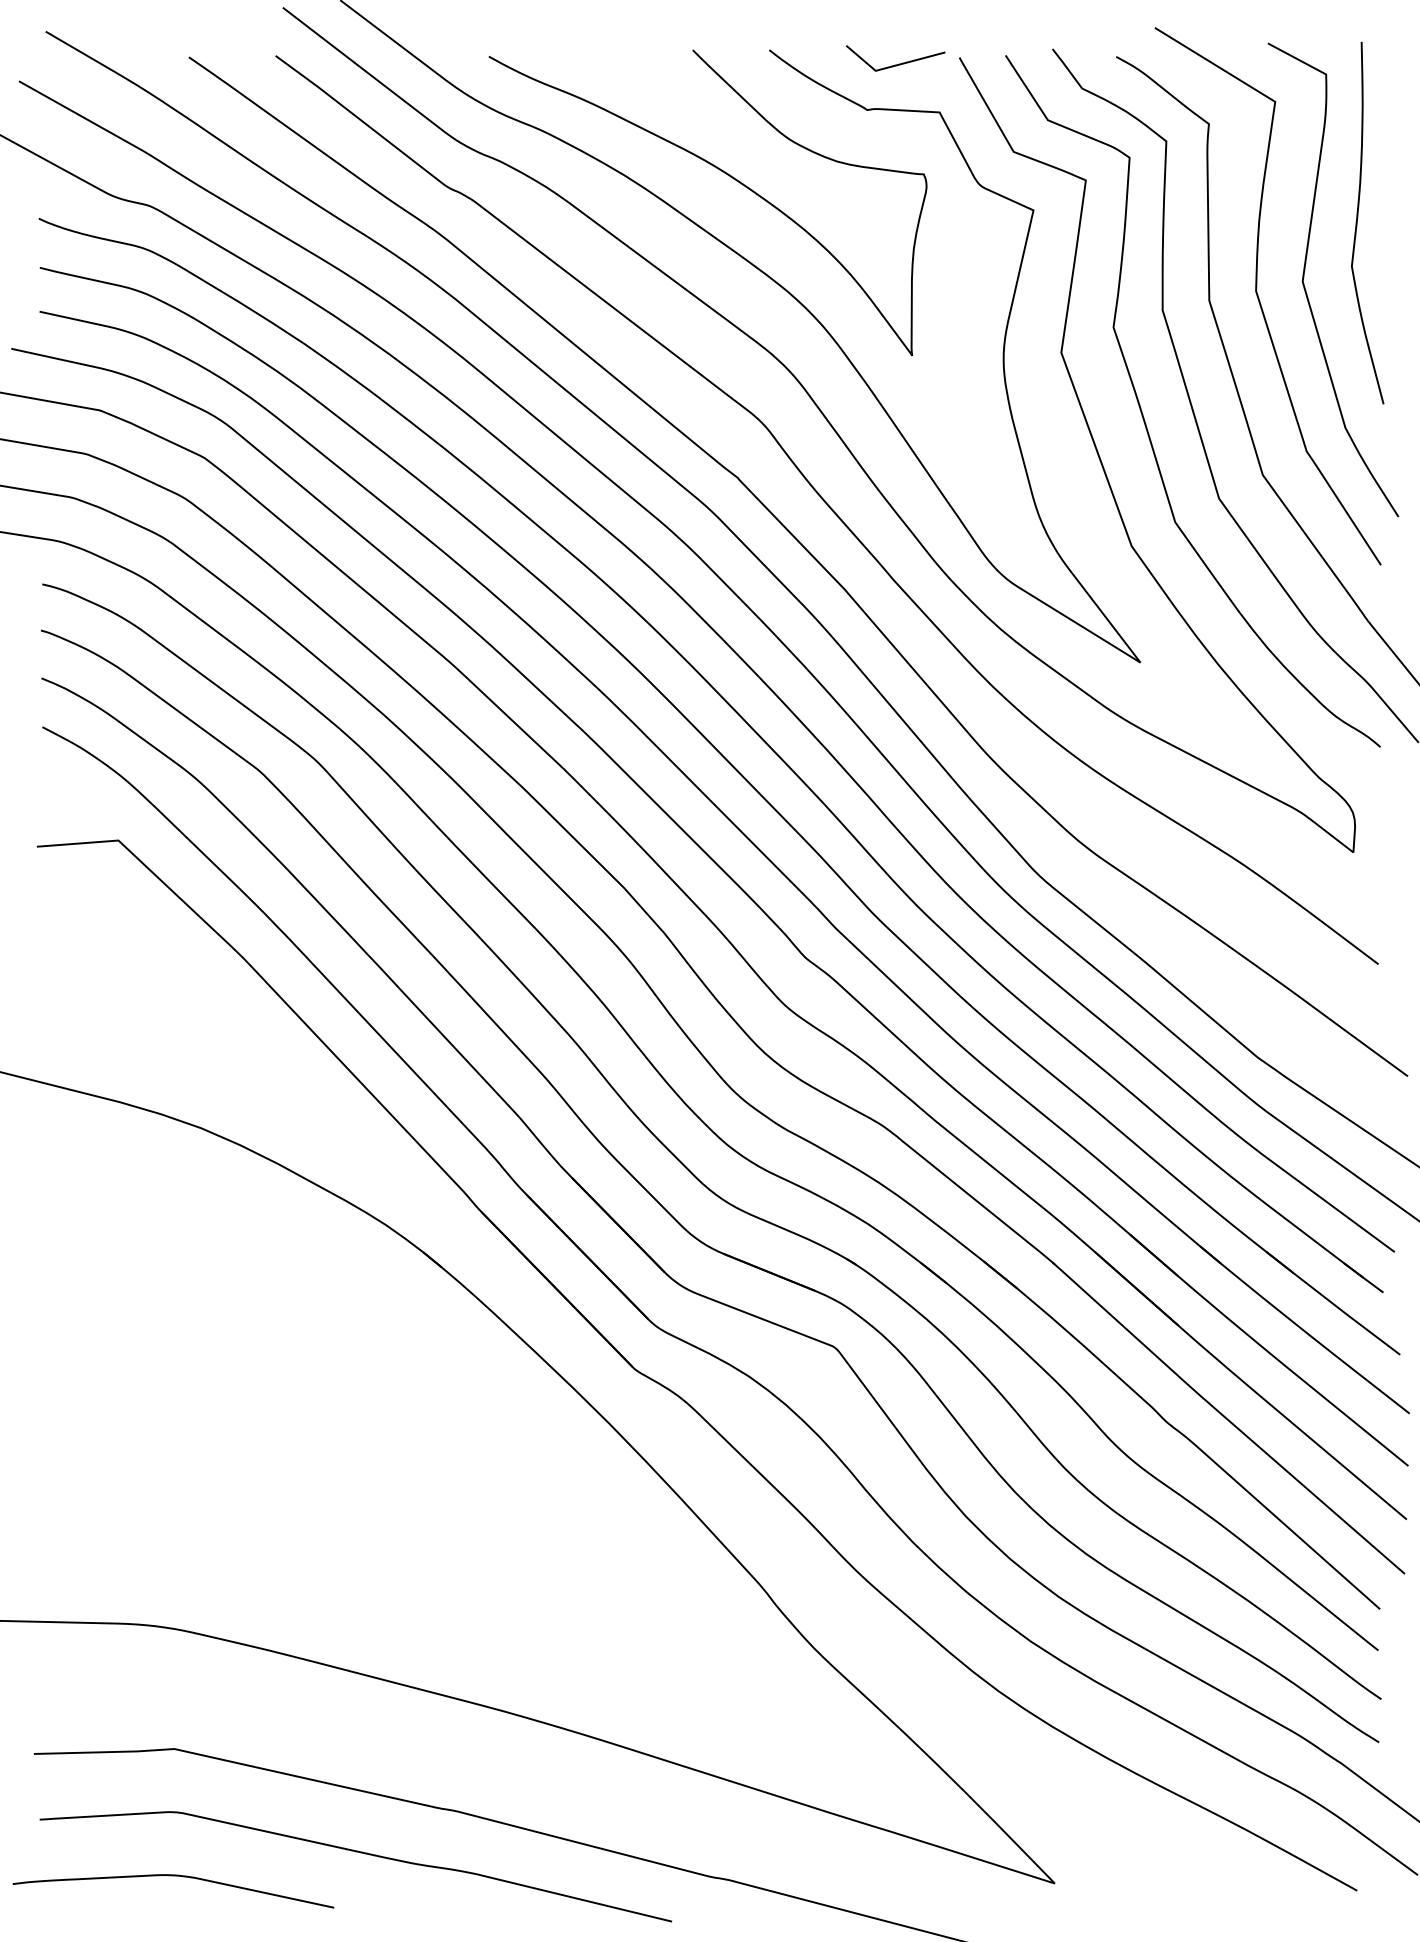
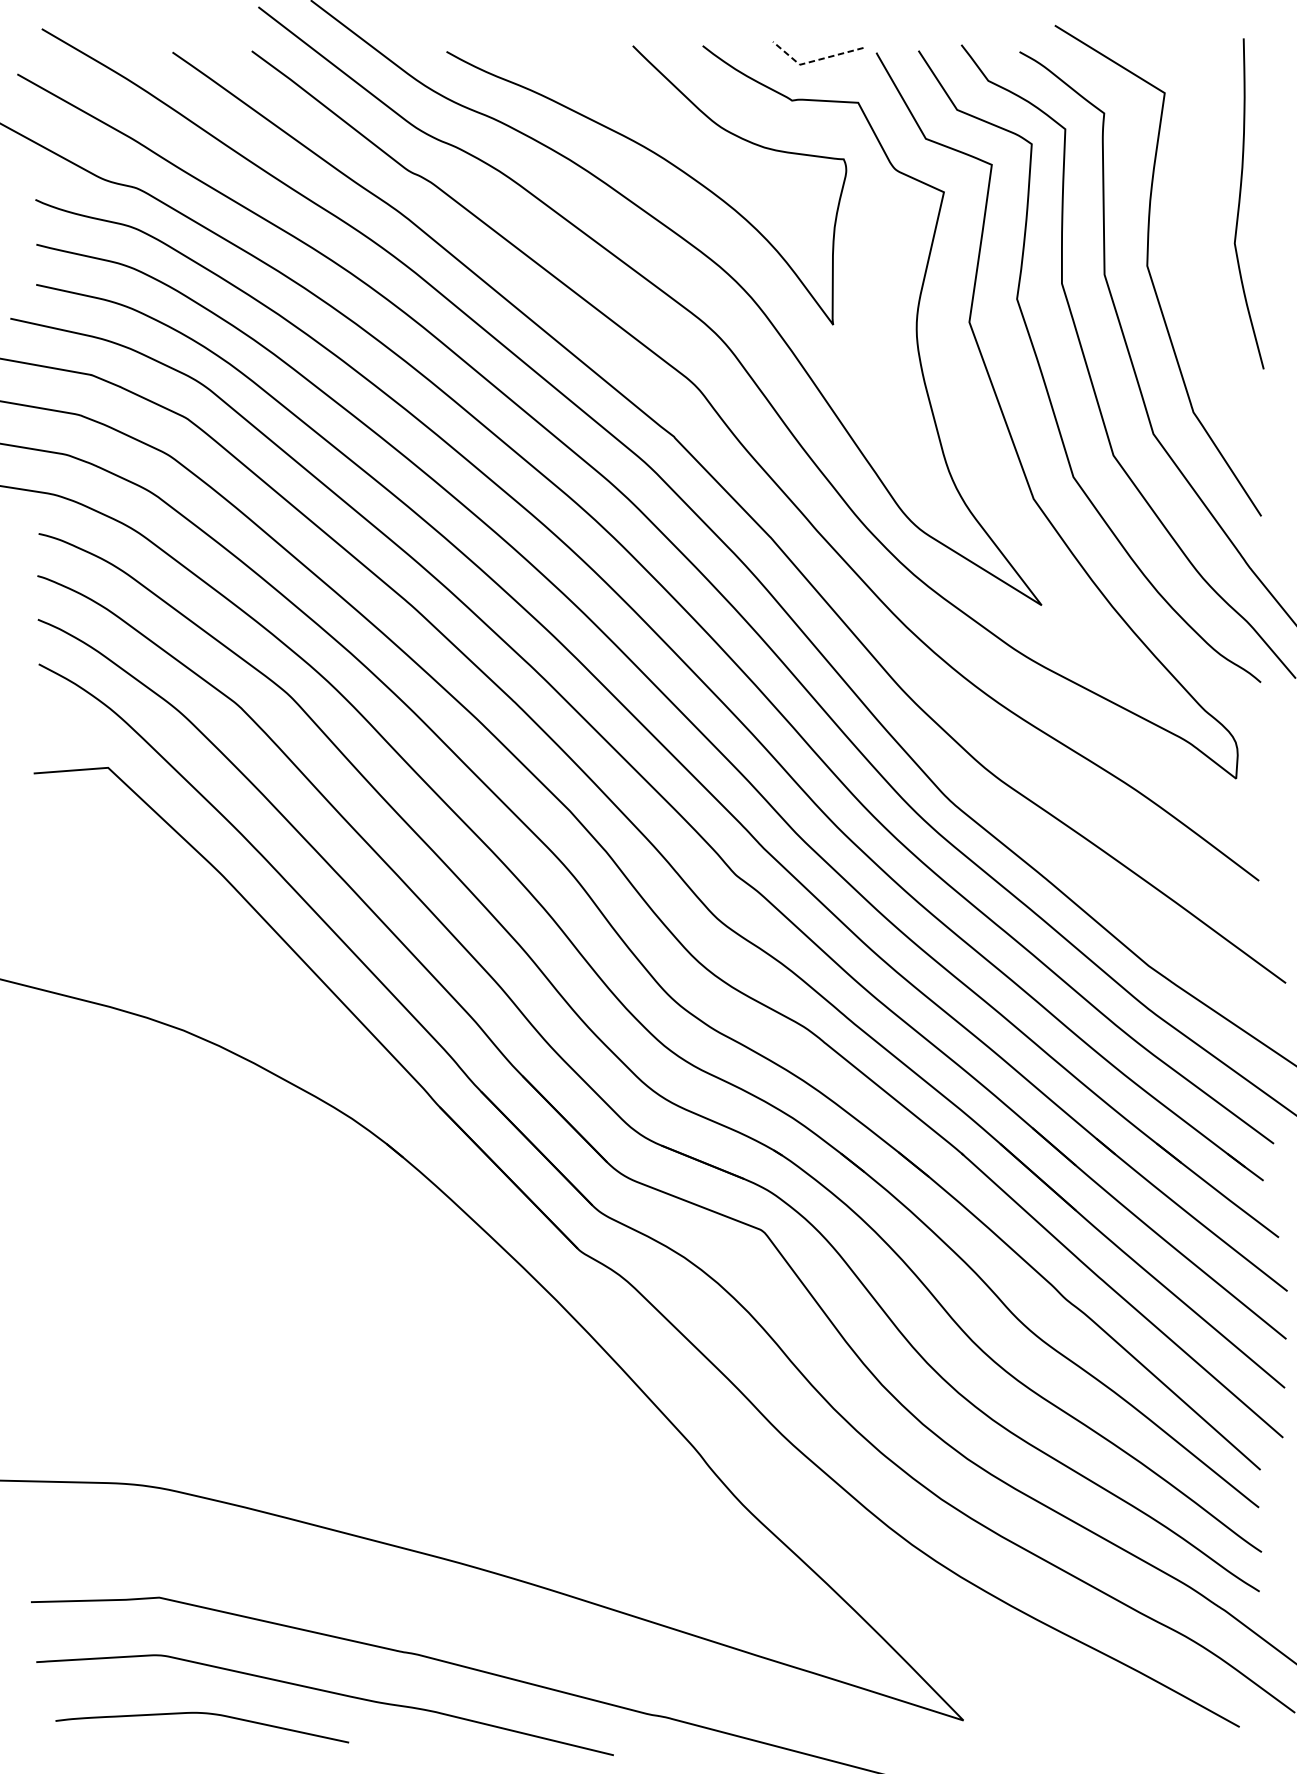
line: (891, 66) -> (814, 60), solid -> dashed
curve: (1304, 277) -> (1191, 253), removed
curve: (173, 1876) -> (202, 1714), moved

